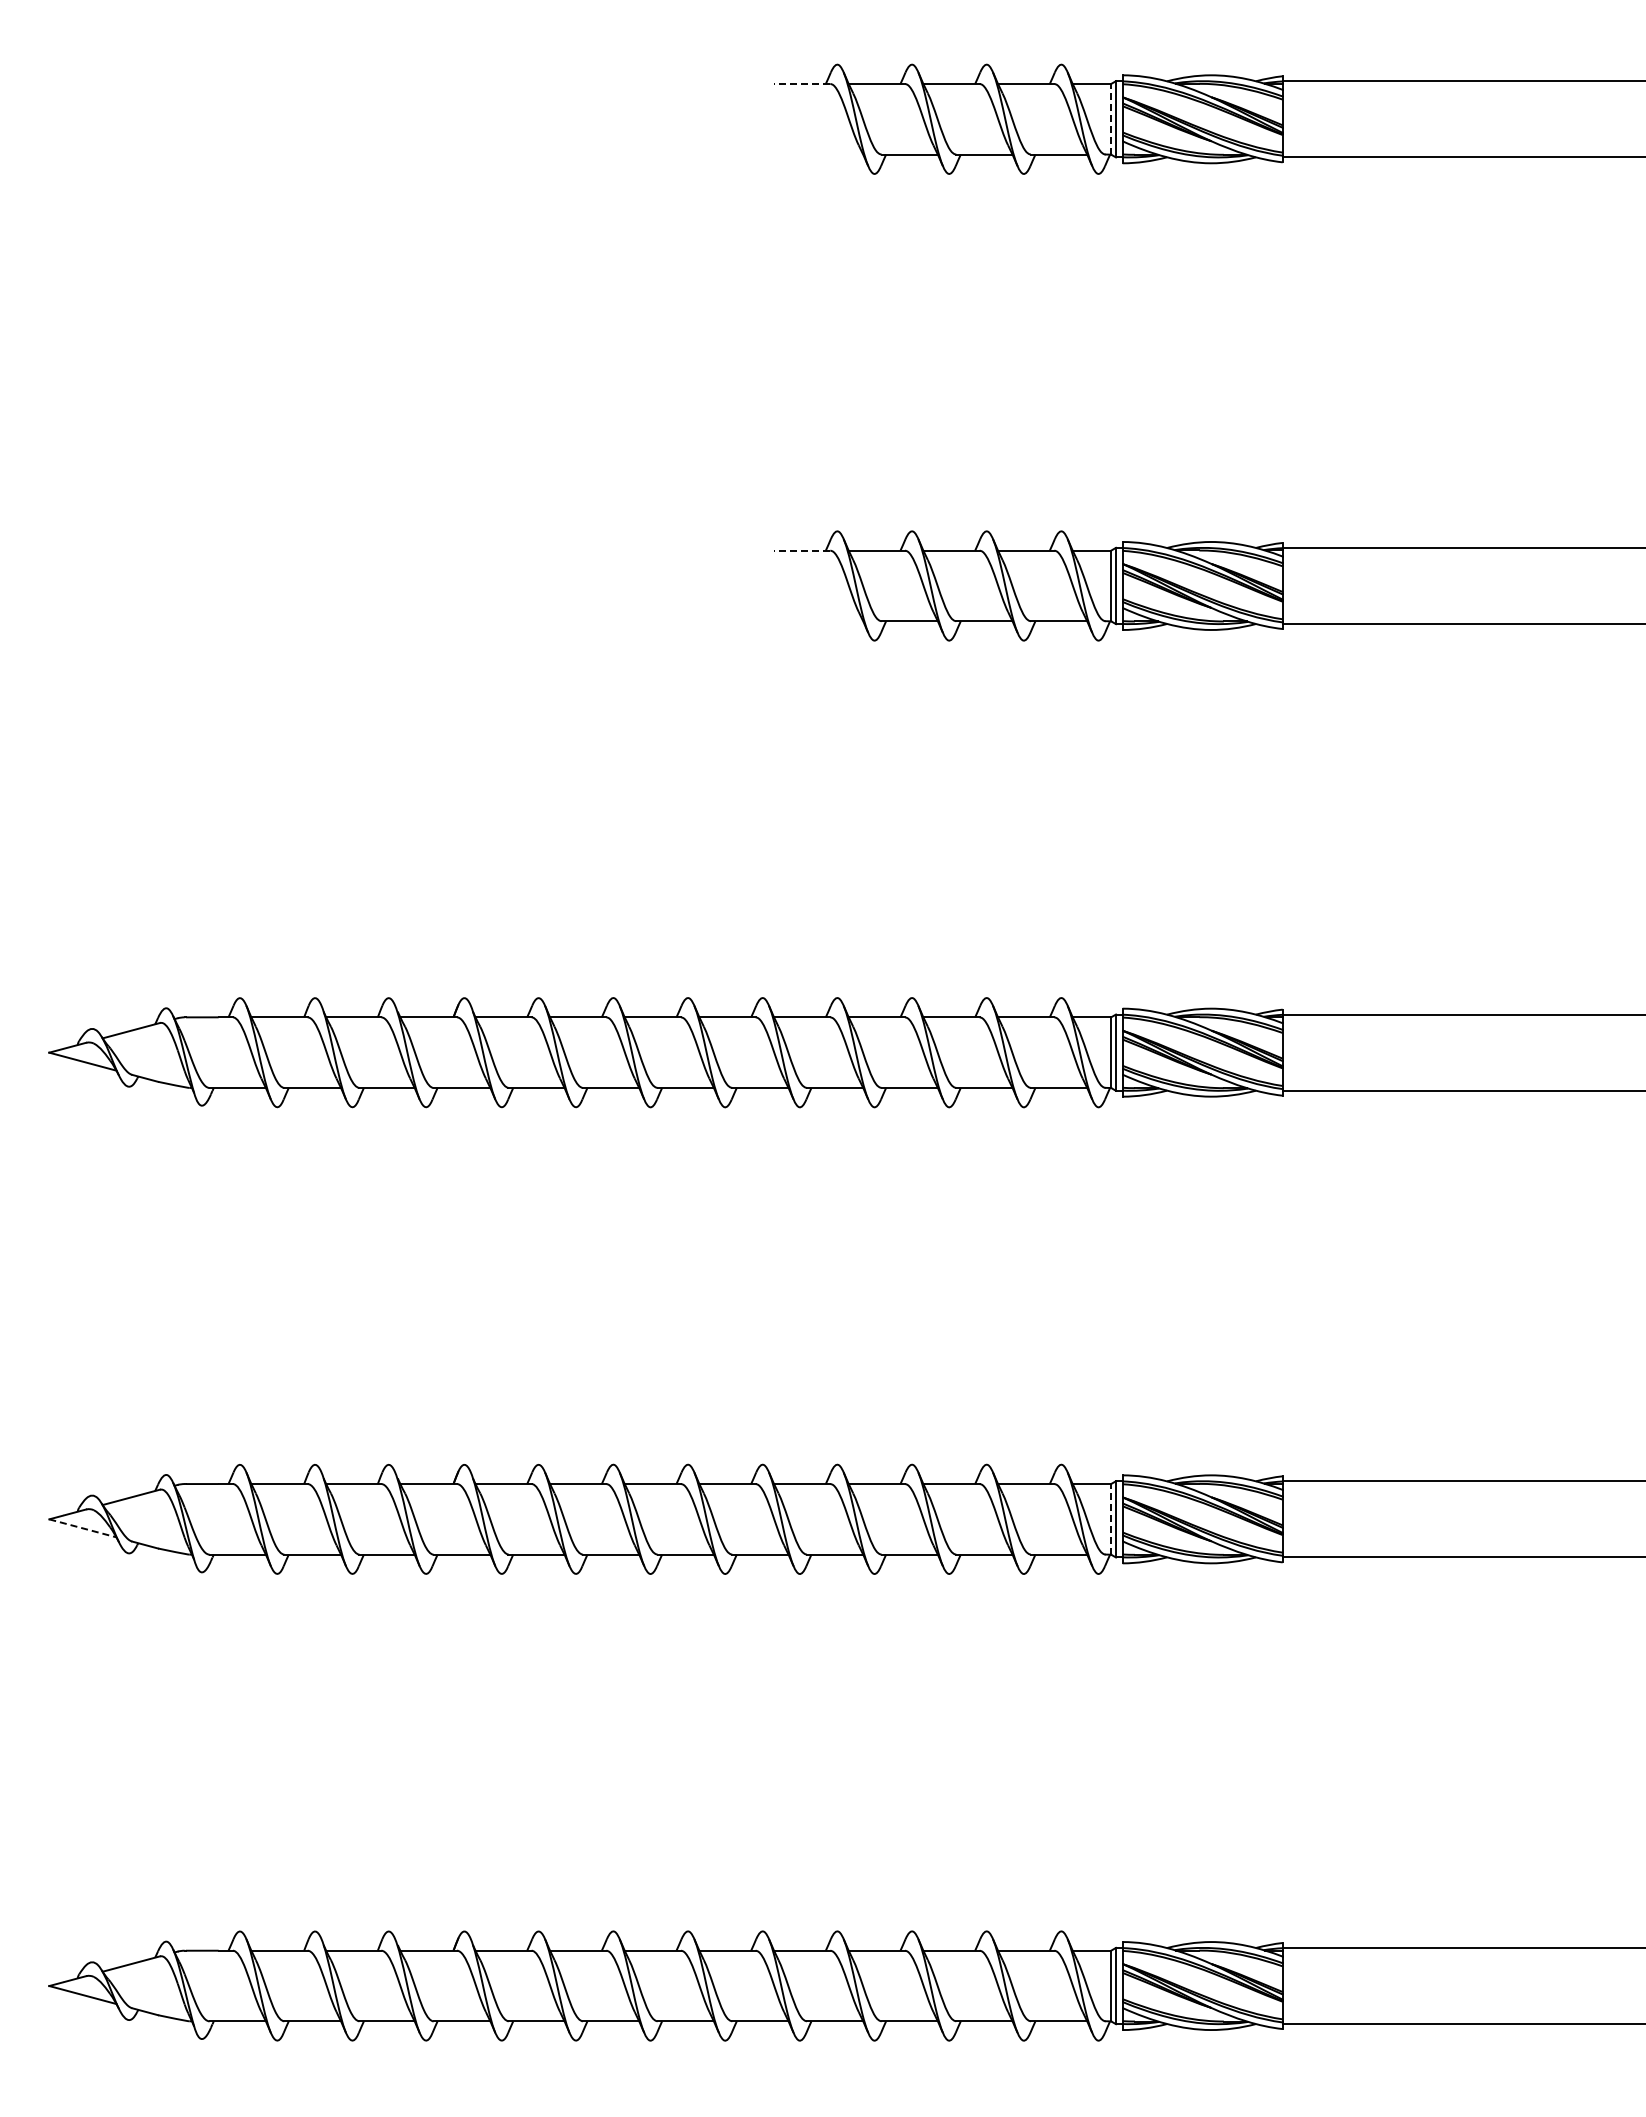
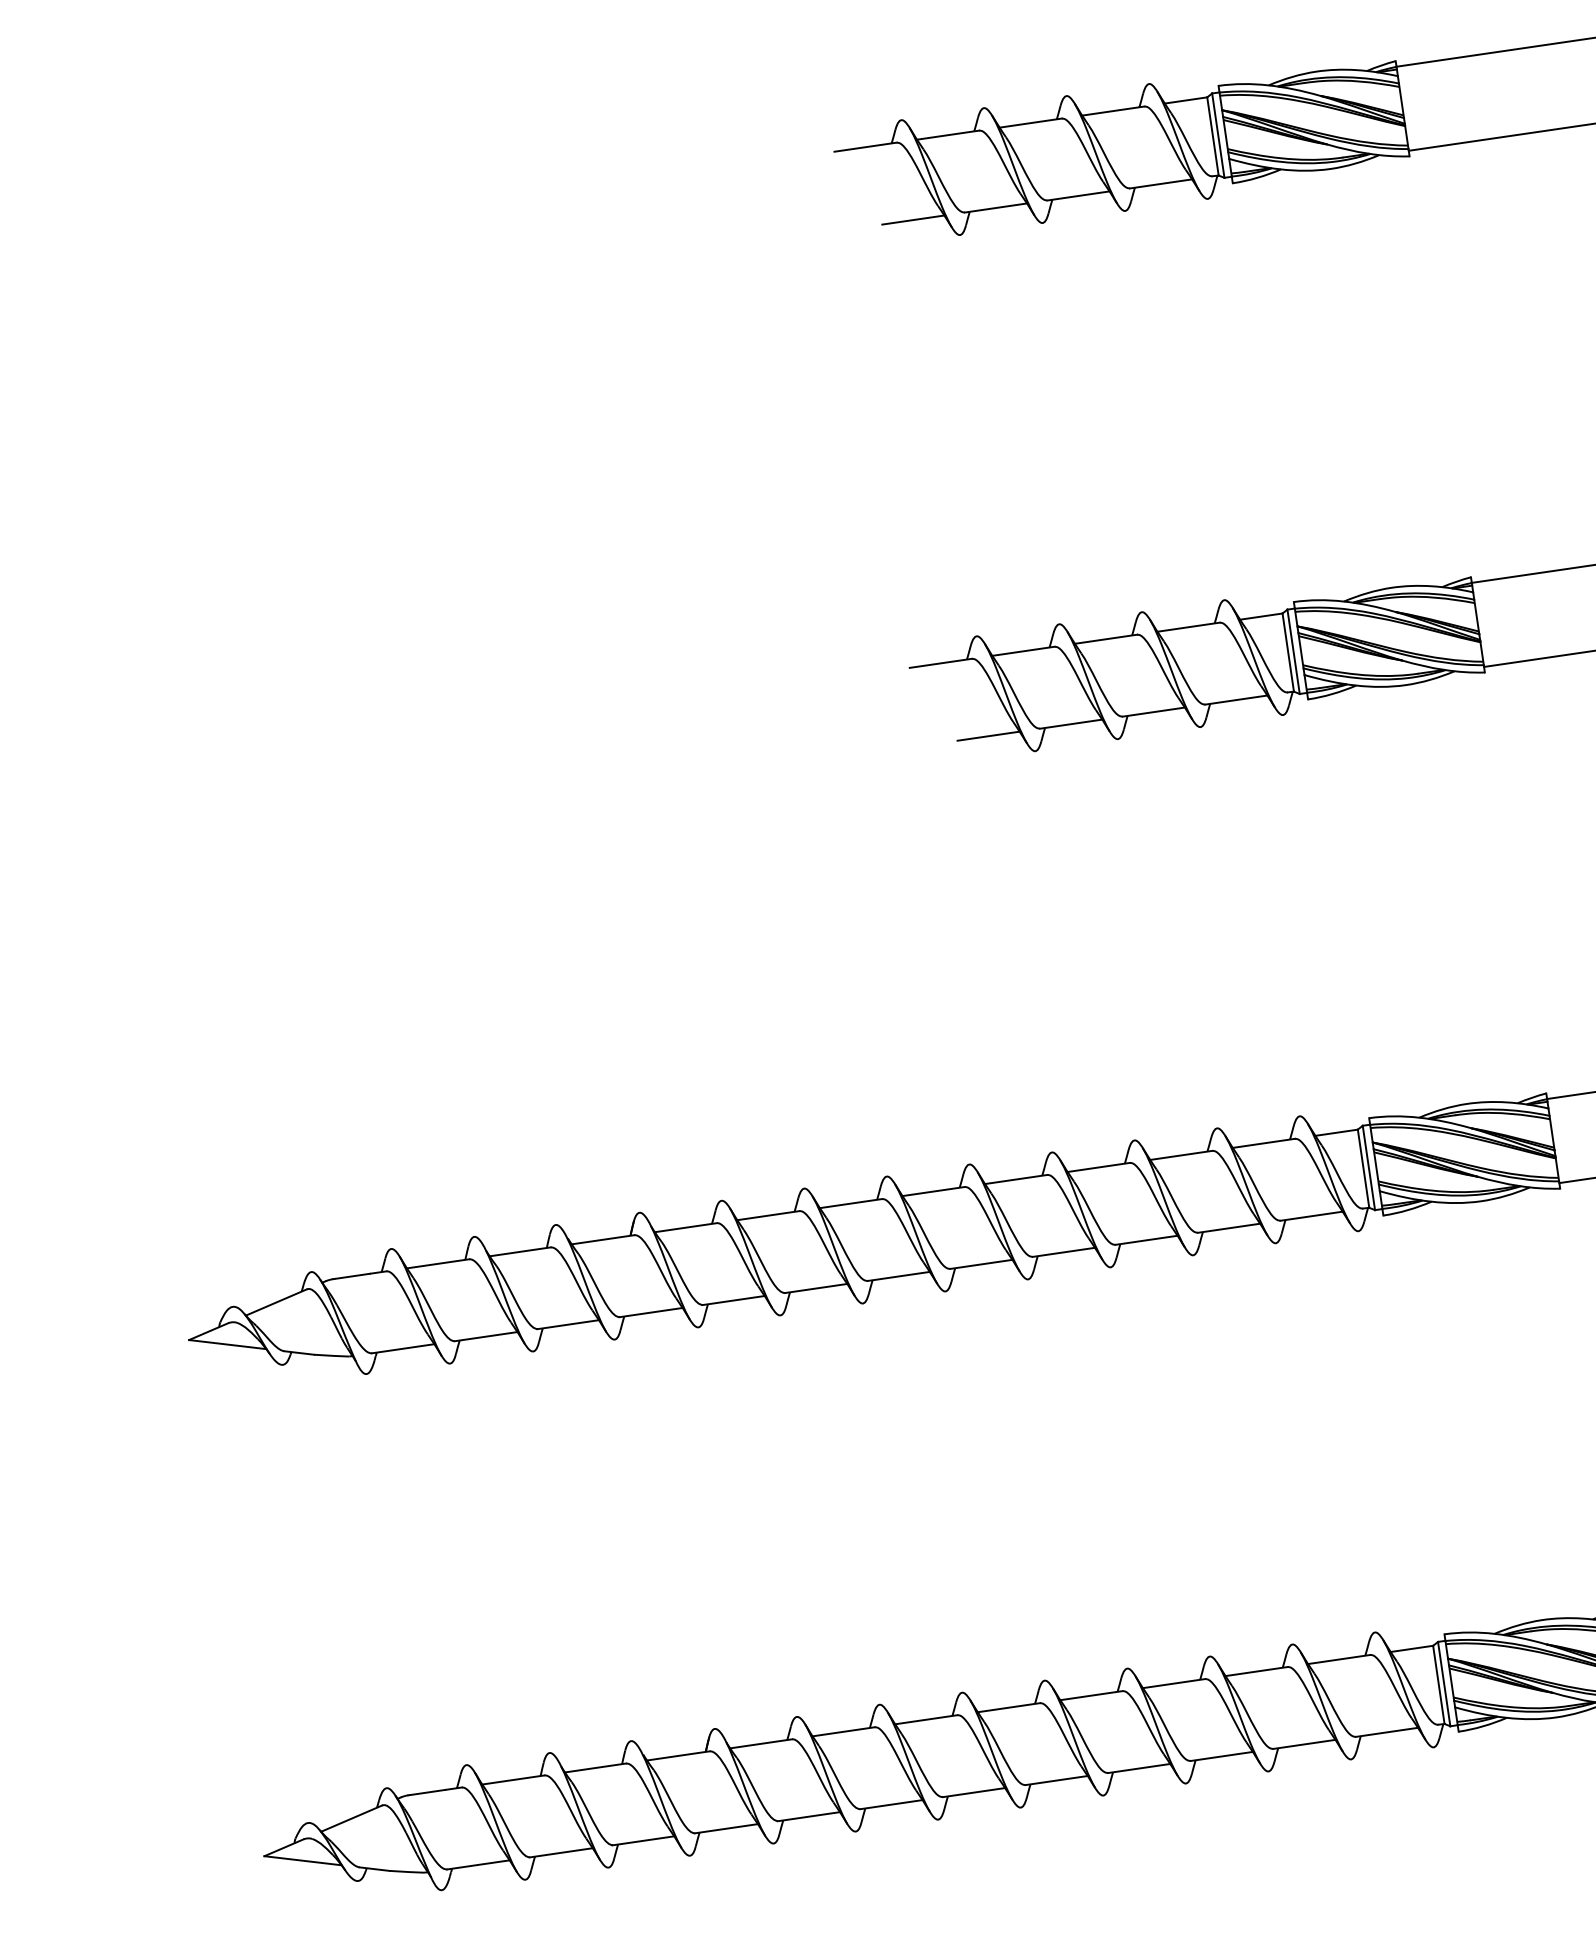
line: (801, 83) -> (864, 146), dashed -> solid
line: (1111, 118) -> (1213, 135), dashed -> solid
line: (835, 154) -> (913, 219), added
line: (801, 550) -> (940, 663), dashed -> solid
line: (835, 621) -> (989, 736), added
line: (1111, 1518) -> (1439, 1683), dashed -> solid
line: (82, 1528) -> (302, 1860), dashed -> solid

